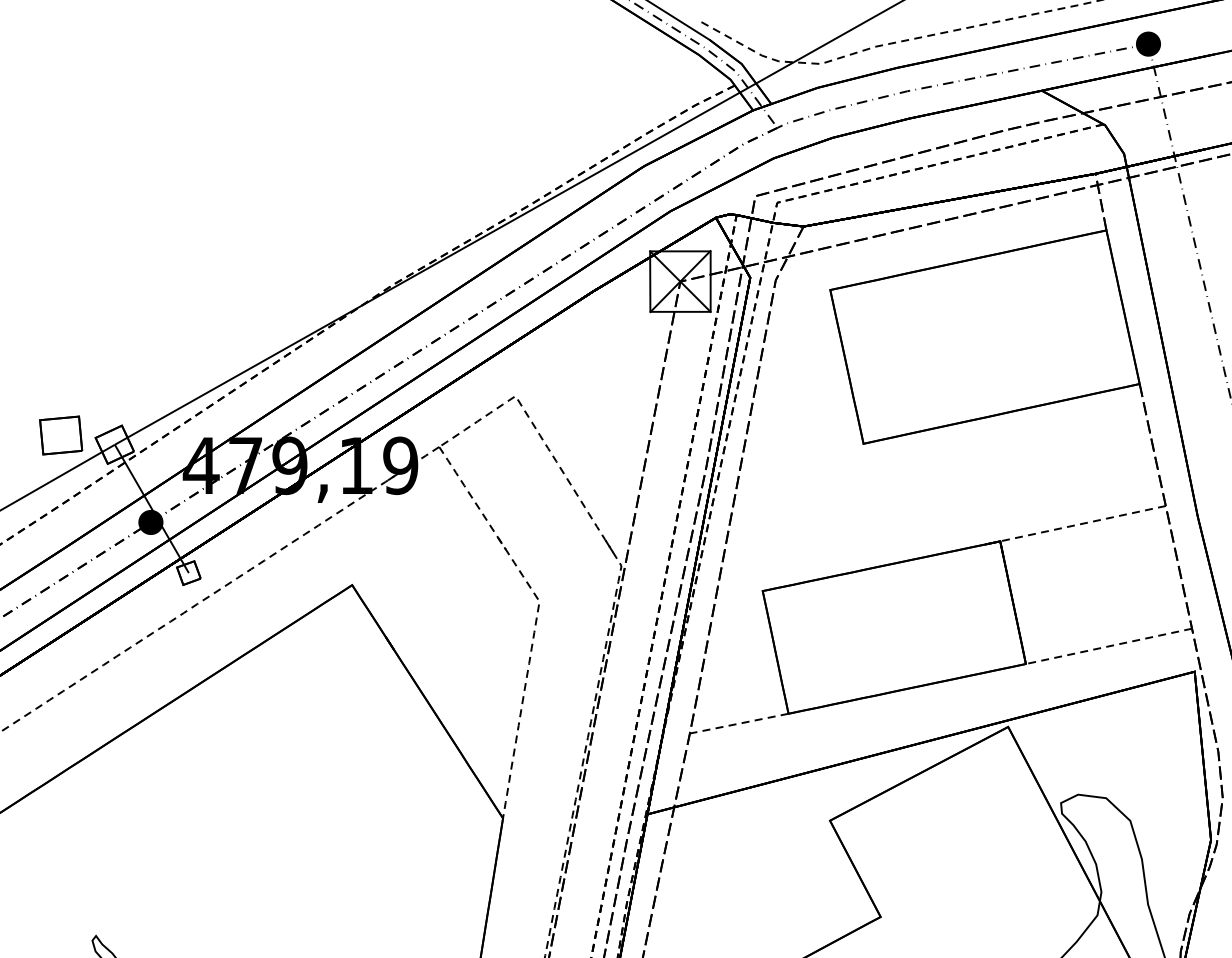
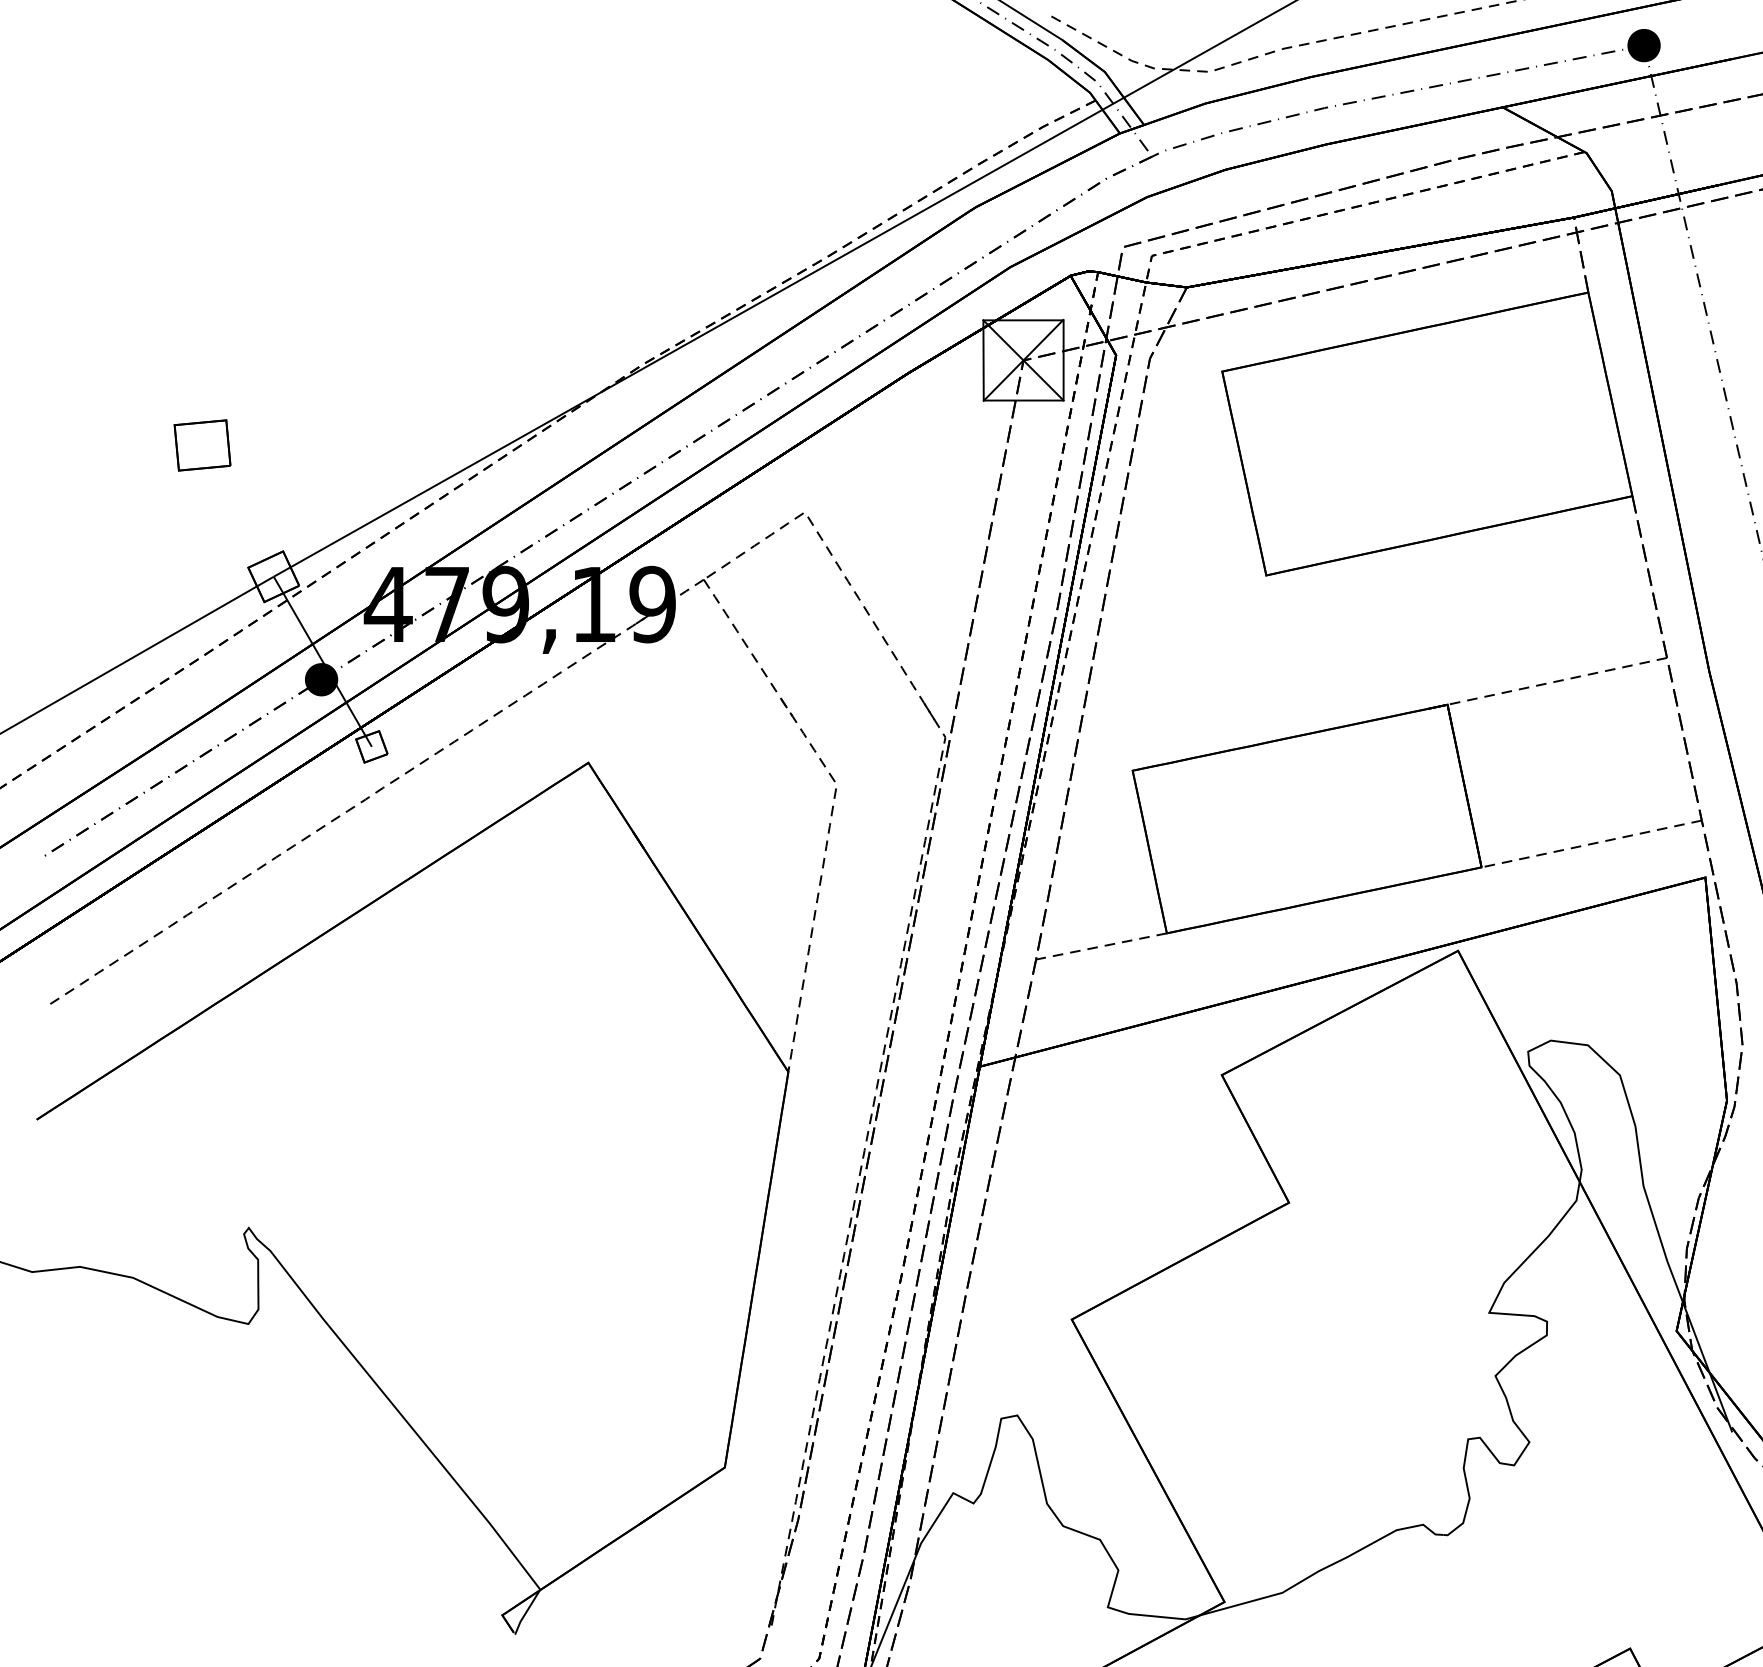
part: (61, 435) -> (202, 445), moved

